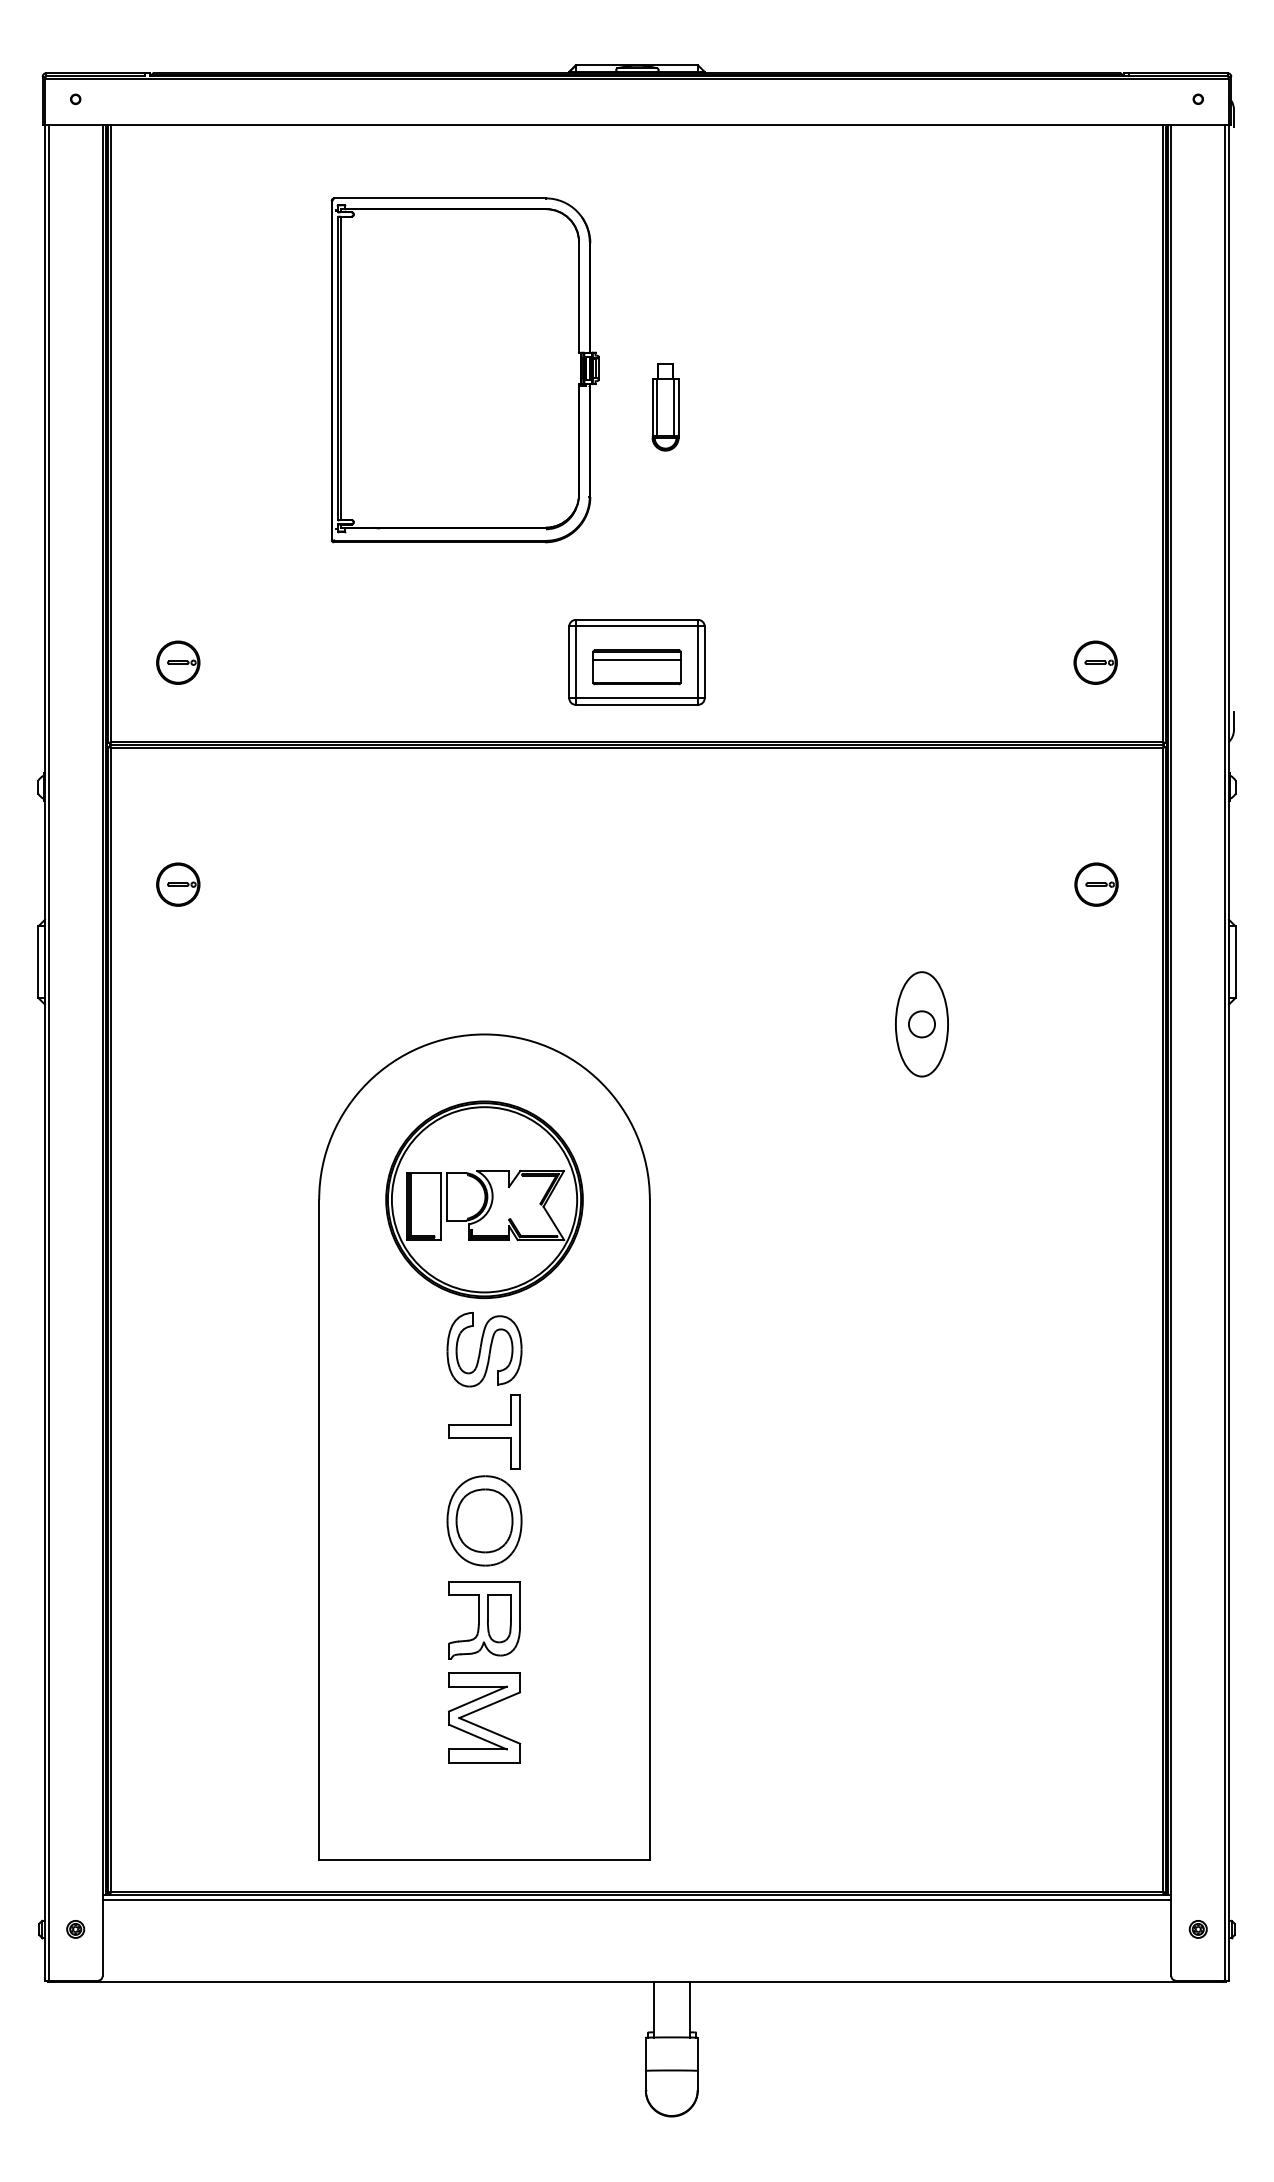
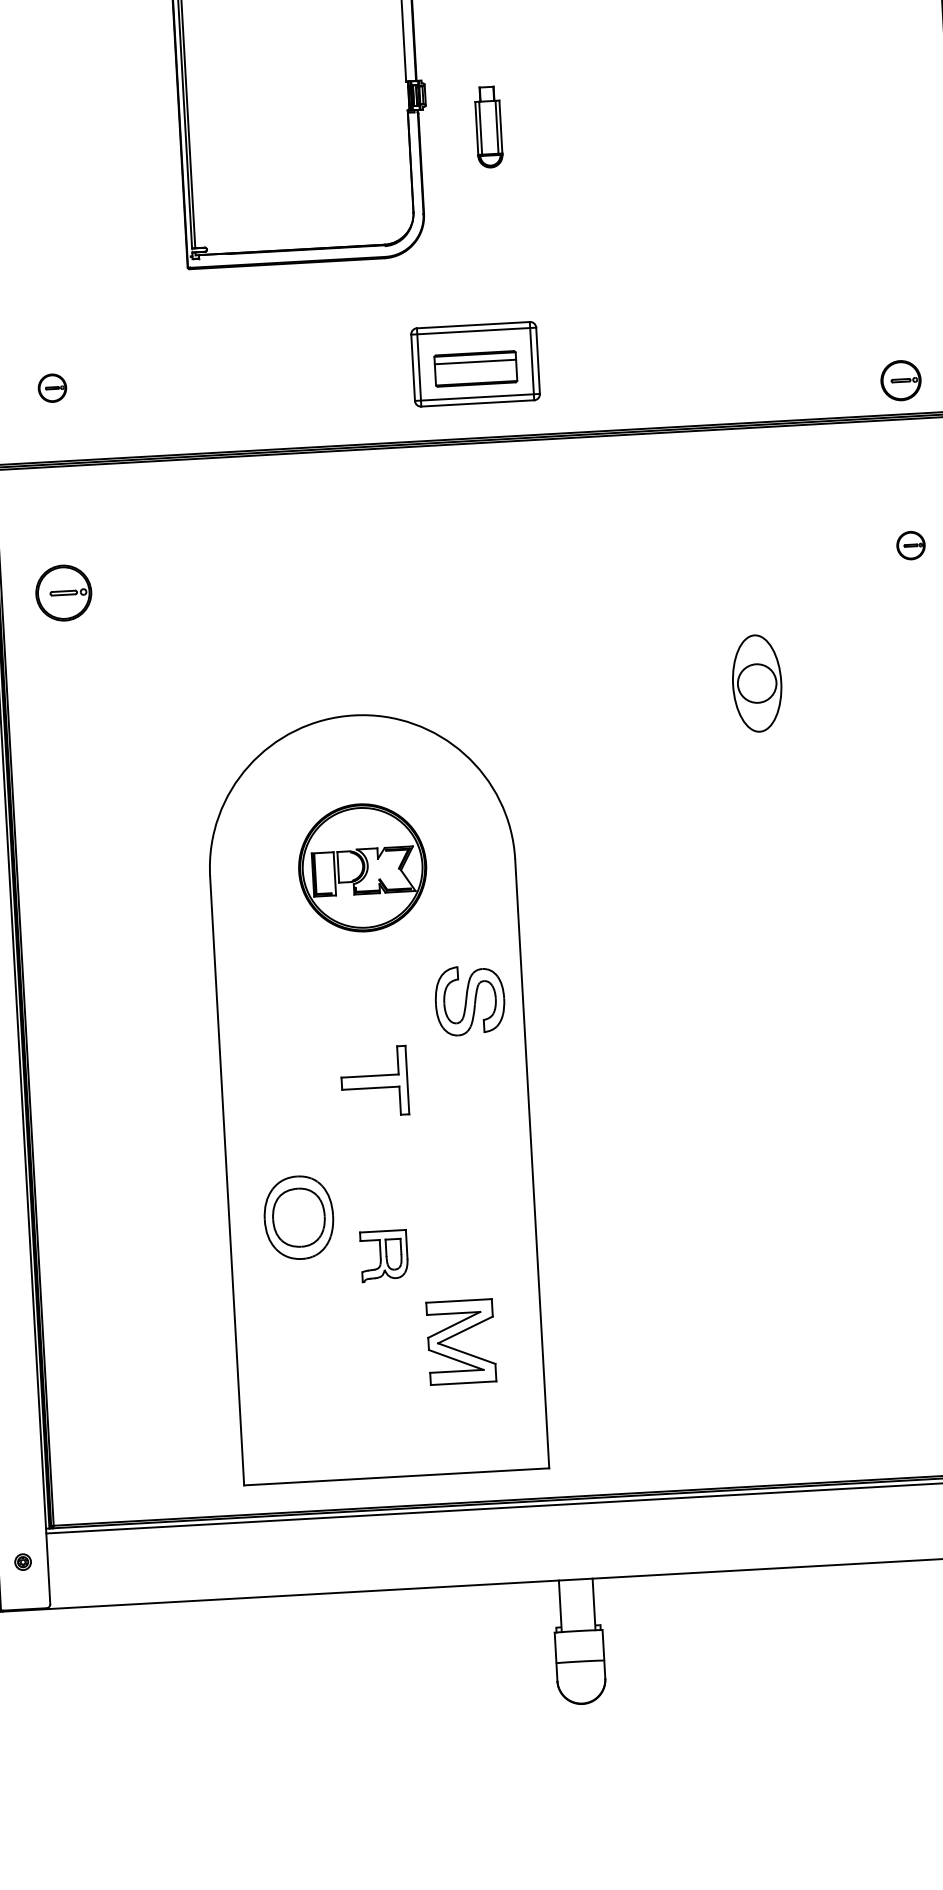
part: (178, 662) -> (52, 388), size x0.7
part: (1095, 662) -> (900, 380), moved
part: (178, 884) -> (64, 592), size x1.4
part: (1096, 884) -> (910, 545), size x0.7
circle: (921, 1024) -> (756, 683), size x1.6
part: (484, 1199) -> (362, 867), size x0.7
part: (484, 1349) -> (469, 1000), moved
part: (484, 1520) -> (298, 1217), moved
part: (484, 1620) -> (384, 1256), size x0.7
part: (480, 1710) -> (457, 1335), moved

